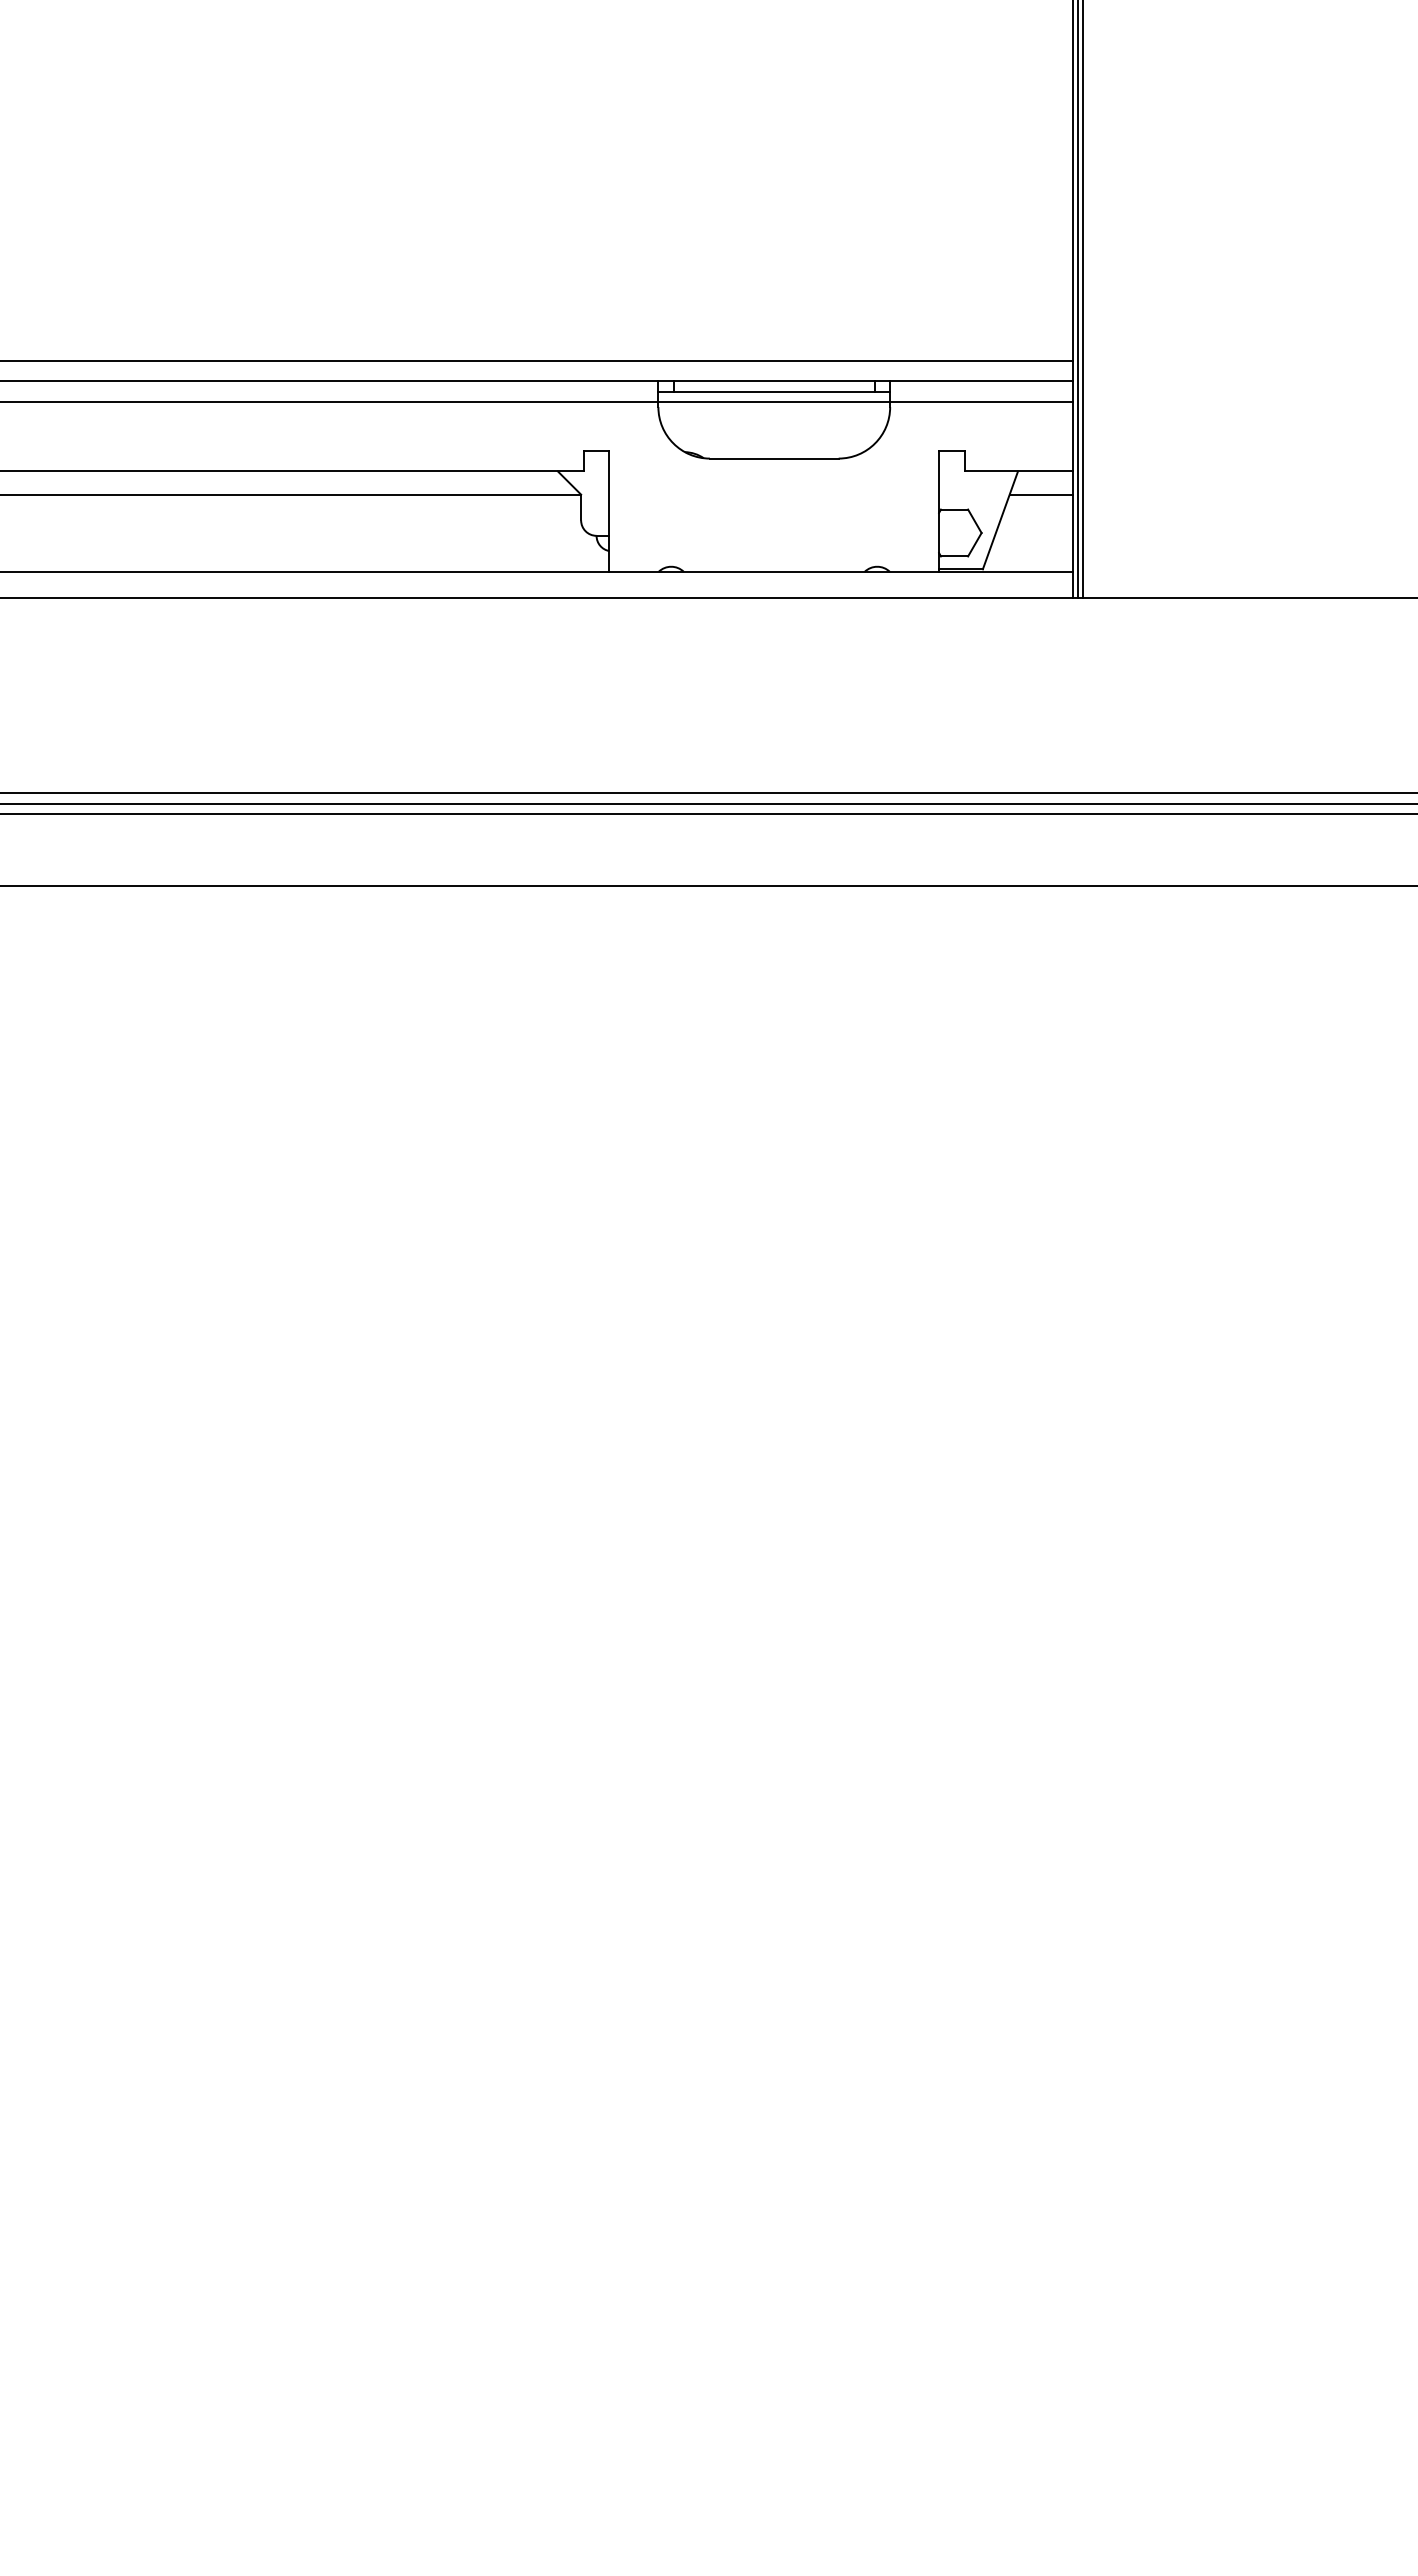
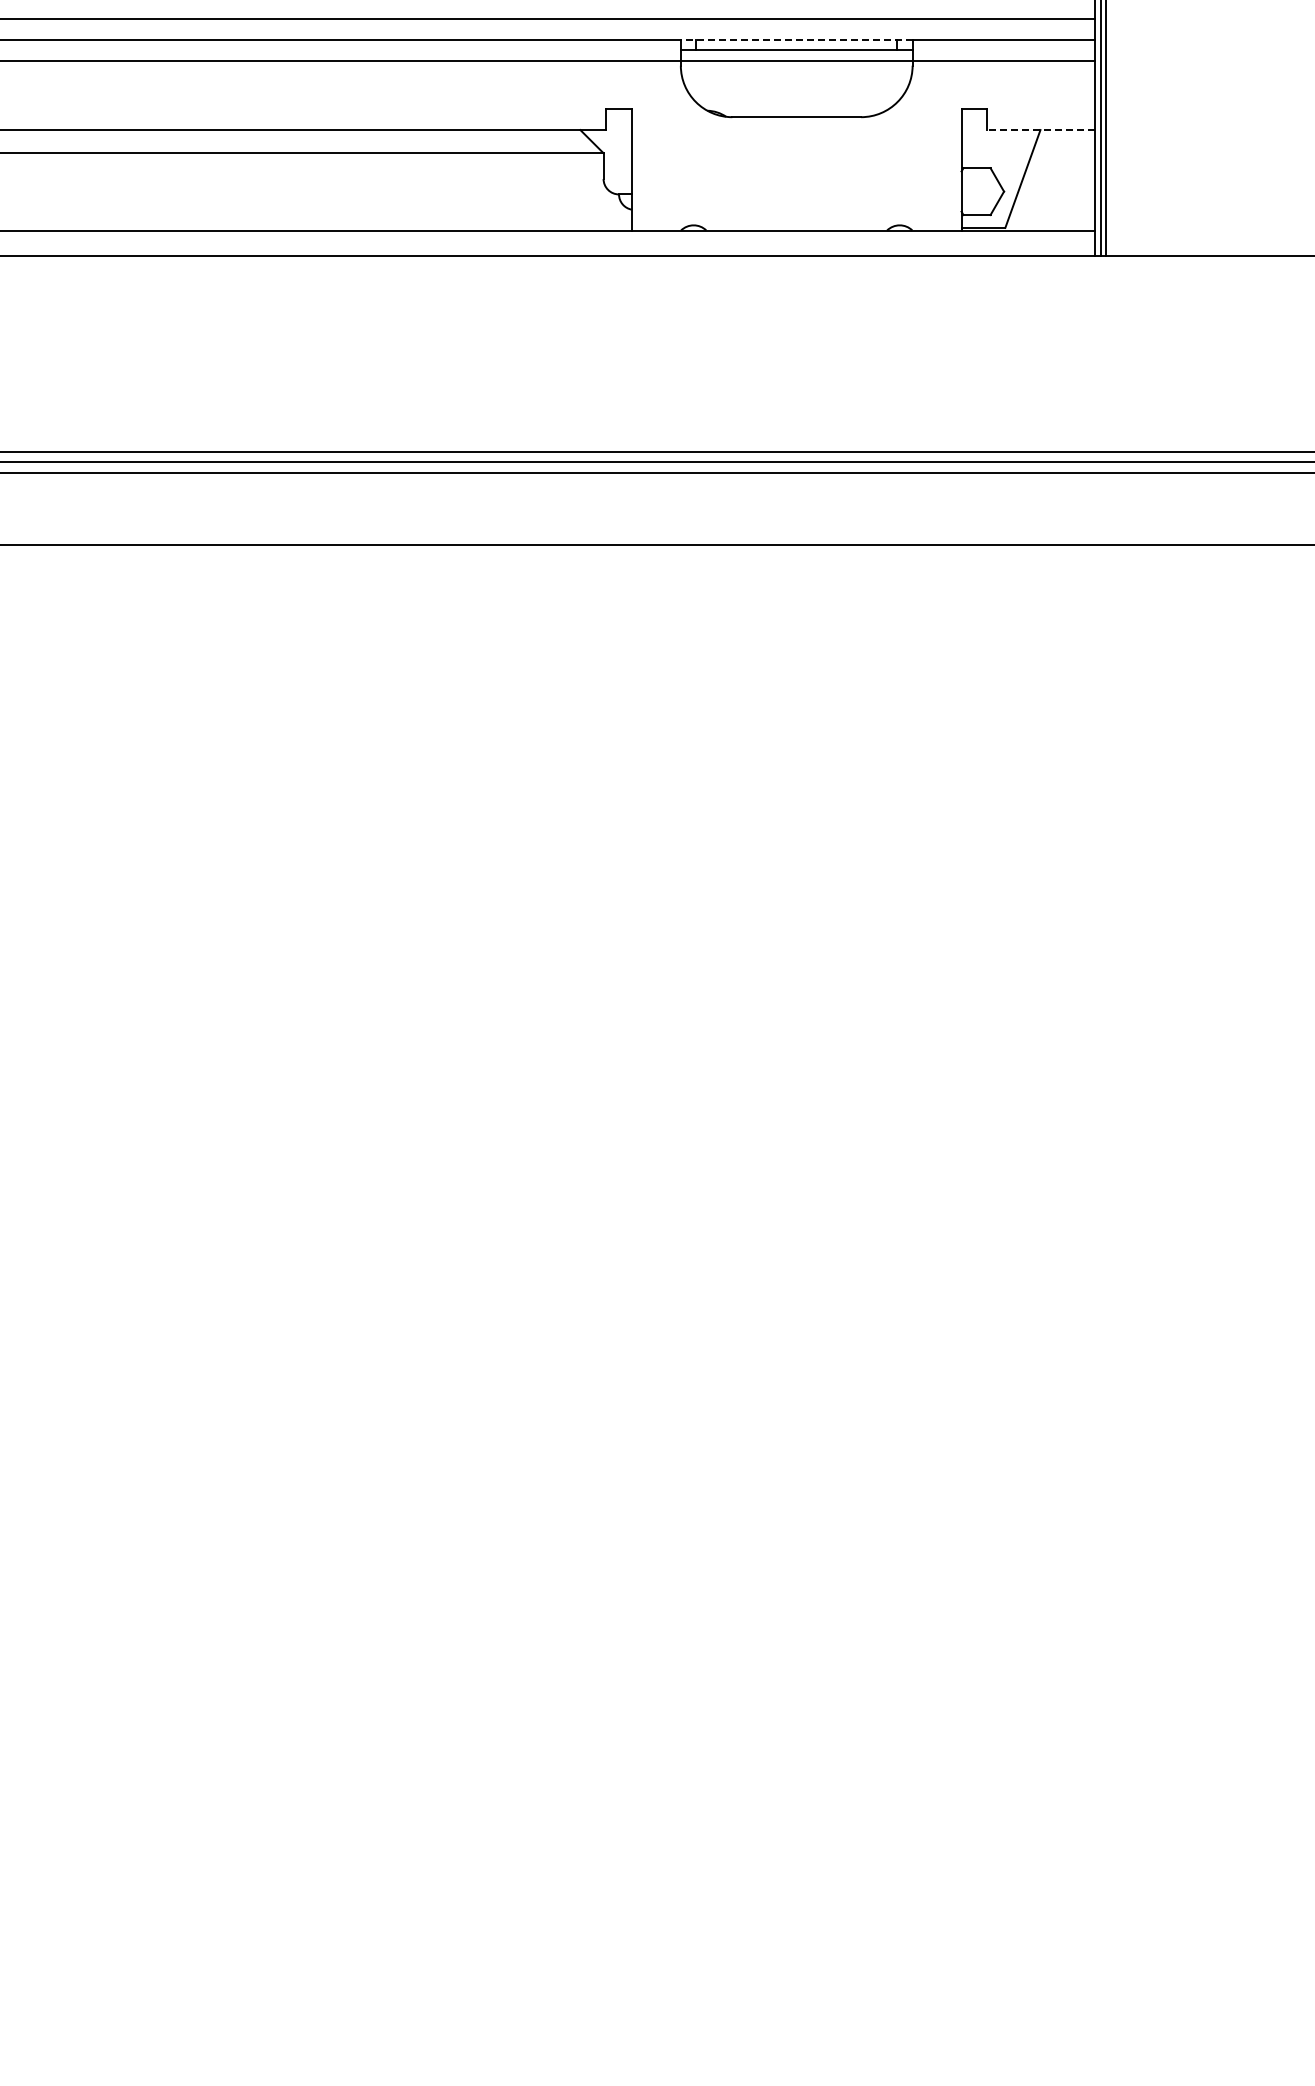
line: (774, 381) -> (796, 40), solid -> dashed
line: (1018, 471) -> (1040, 130), solid -> dashed
line: (1041, 494) -> (1063, 153), removed

